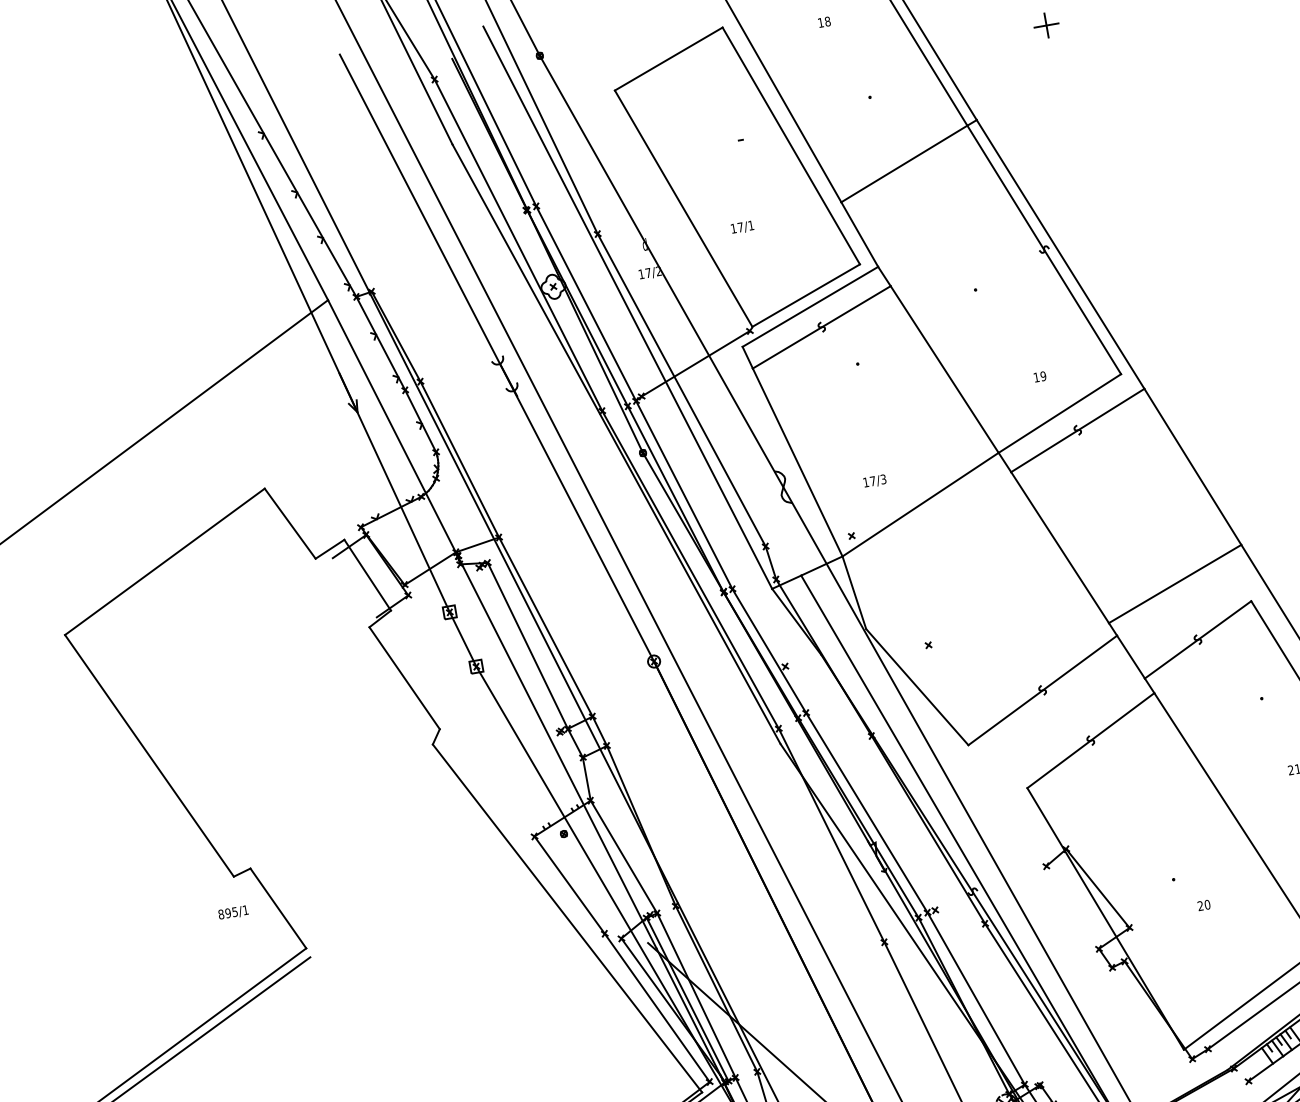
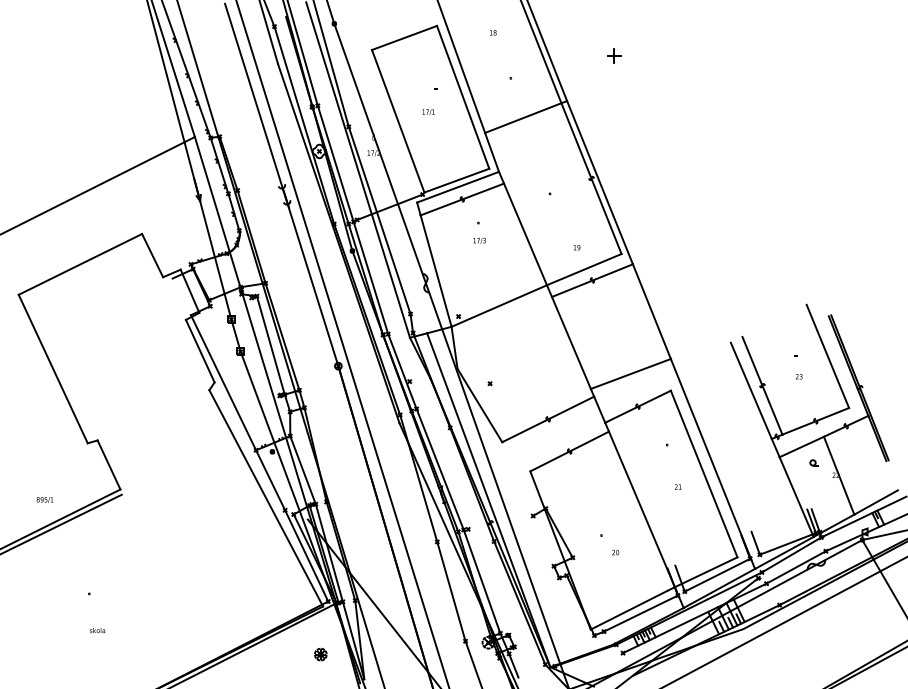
text: (742, 227) -> (428, 112), moved
text: (874, 480) -> (479, 240), moved
line: (455, 726) -> (223, 382), added
text: (232, 912) -> (44, 499), moved

